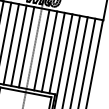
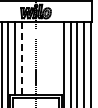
line: (19, 44) -> (22, 57), solid -> dashed
line: (26, 47) -> (29, 58), removed
line: (41, 50) -> (42, 58), removed
line: (49, 51) -> (49, 58), removed
line: (56, 53) -> (56, 58), removed

